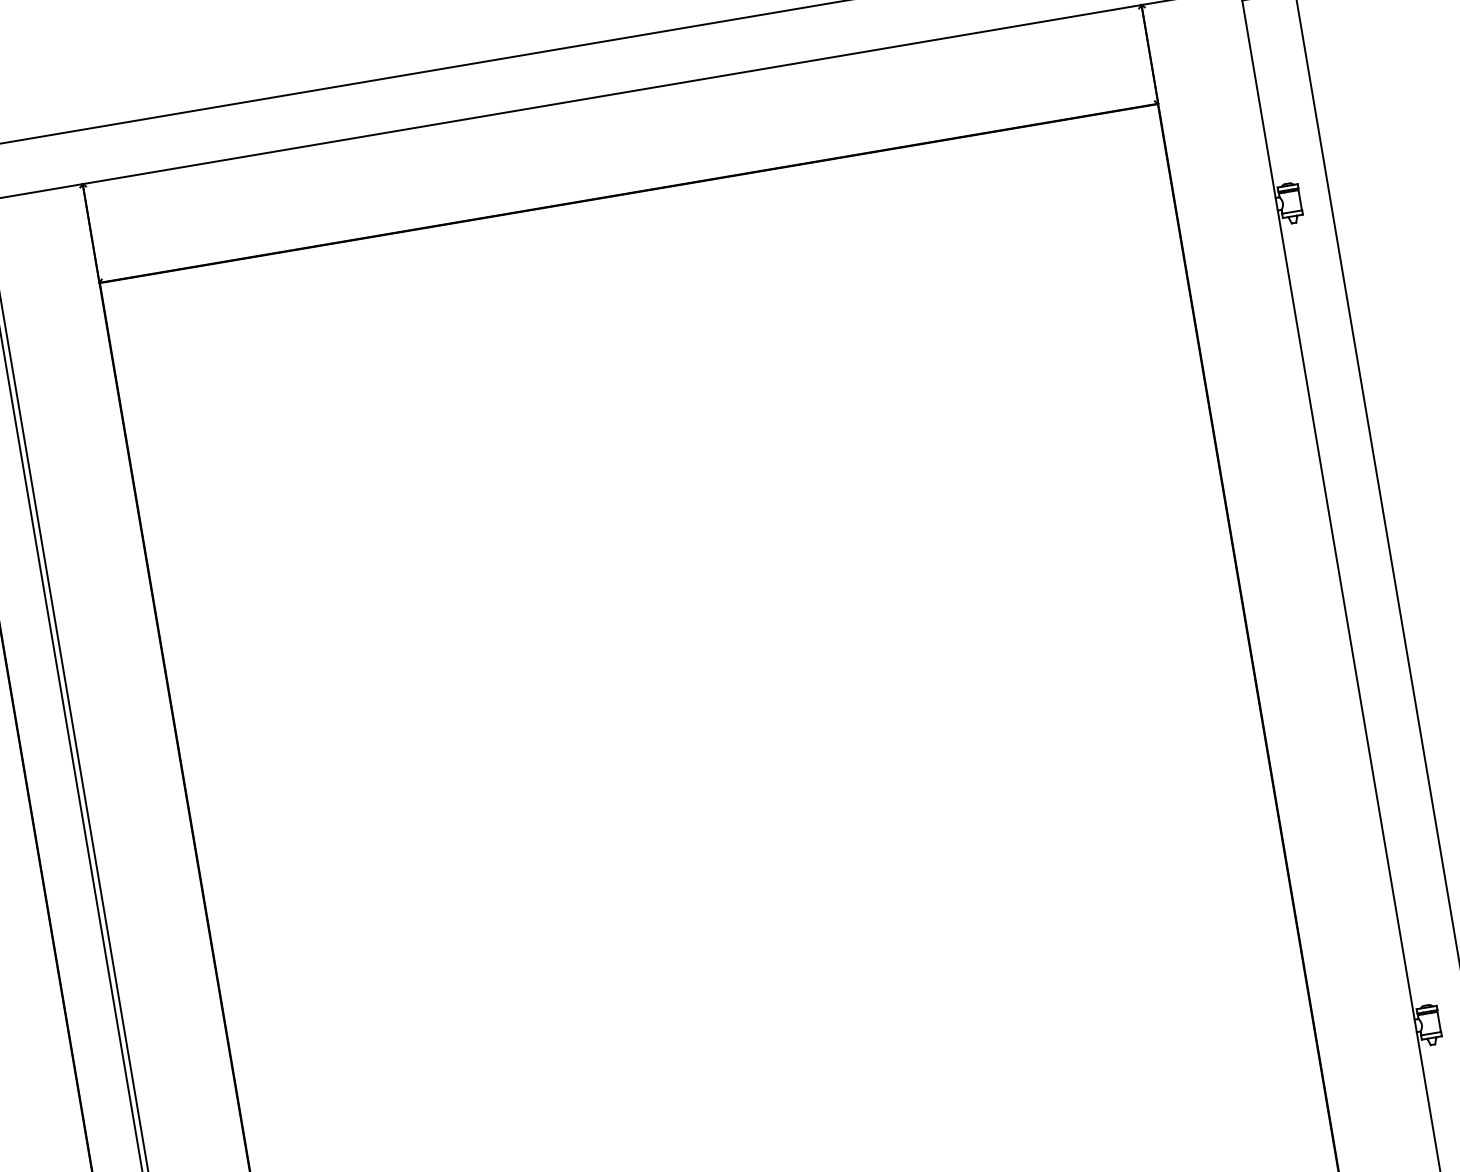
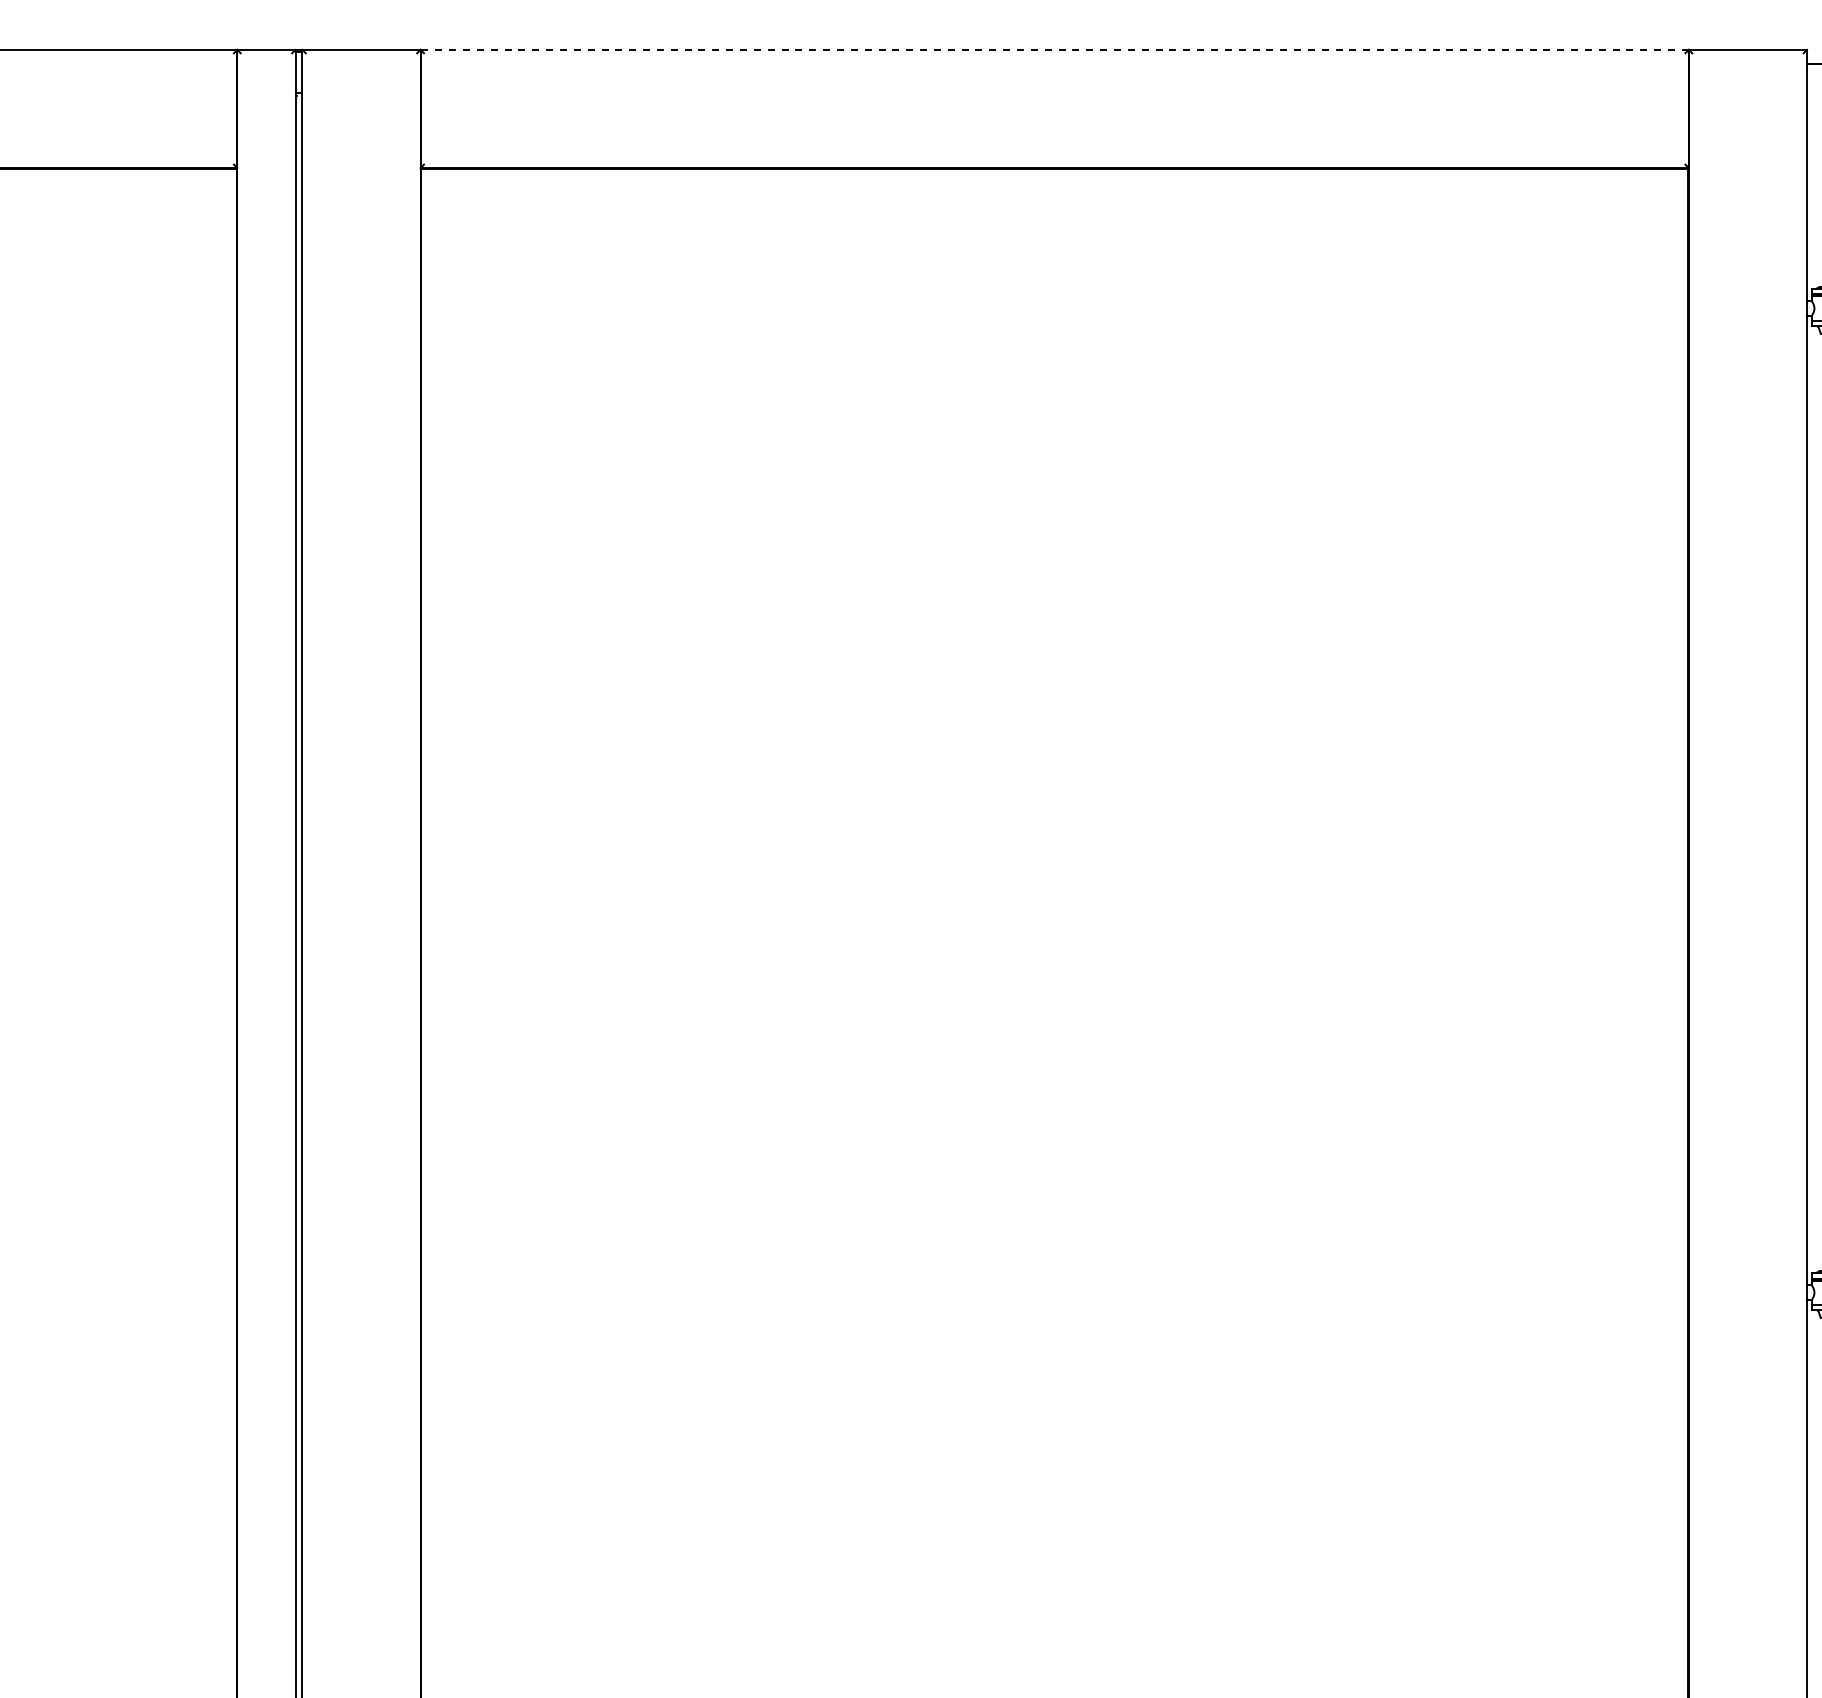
line: (611, 94) -> (1054, 49), solid -> dashed

